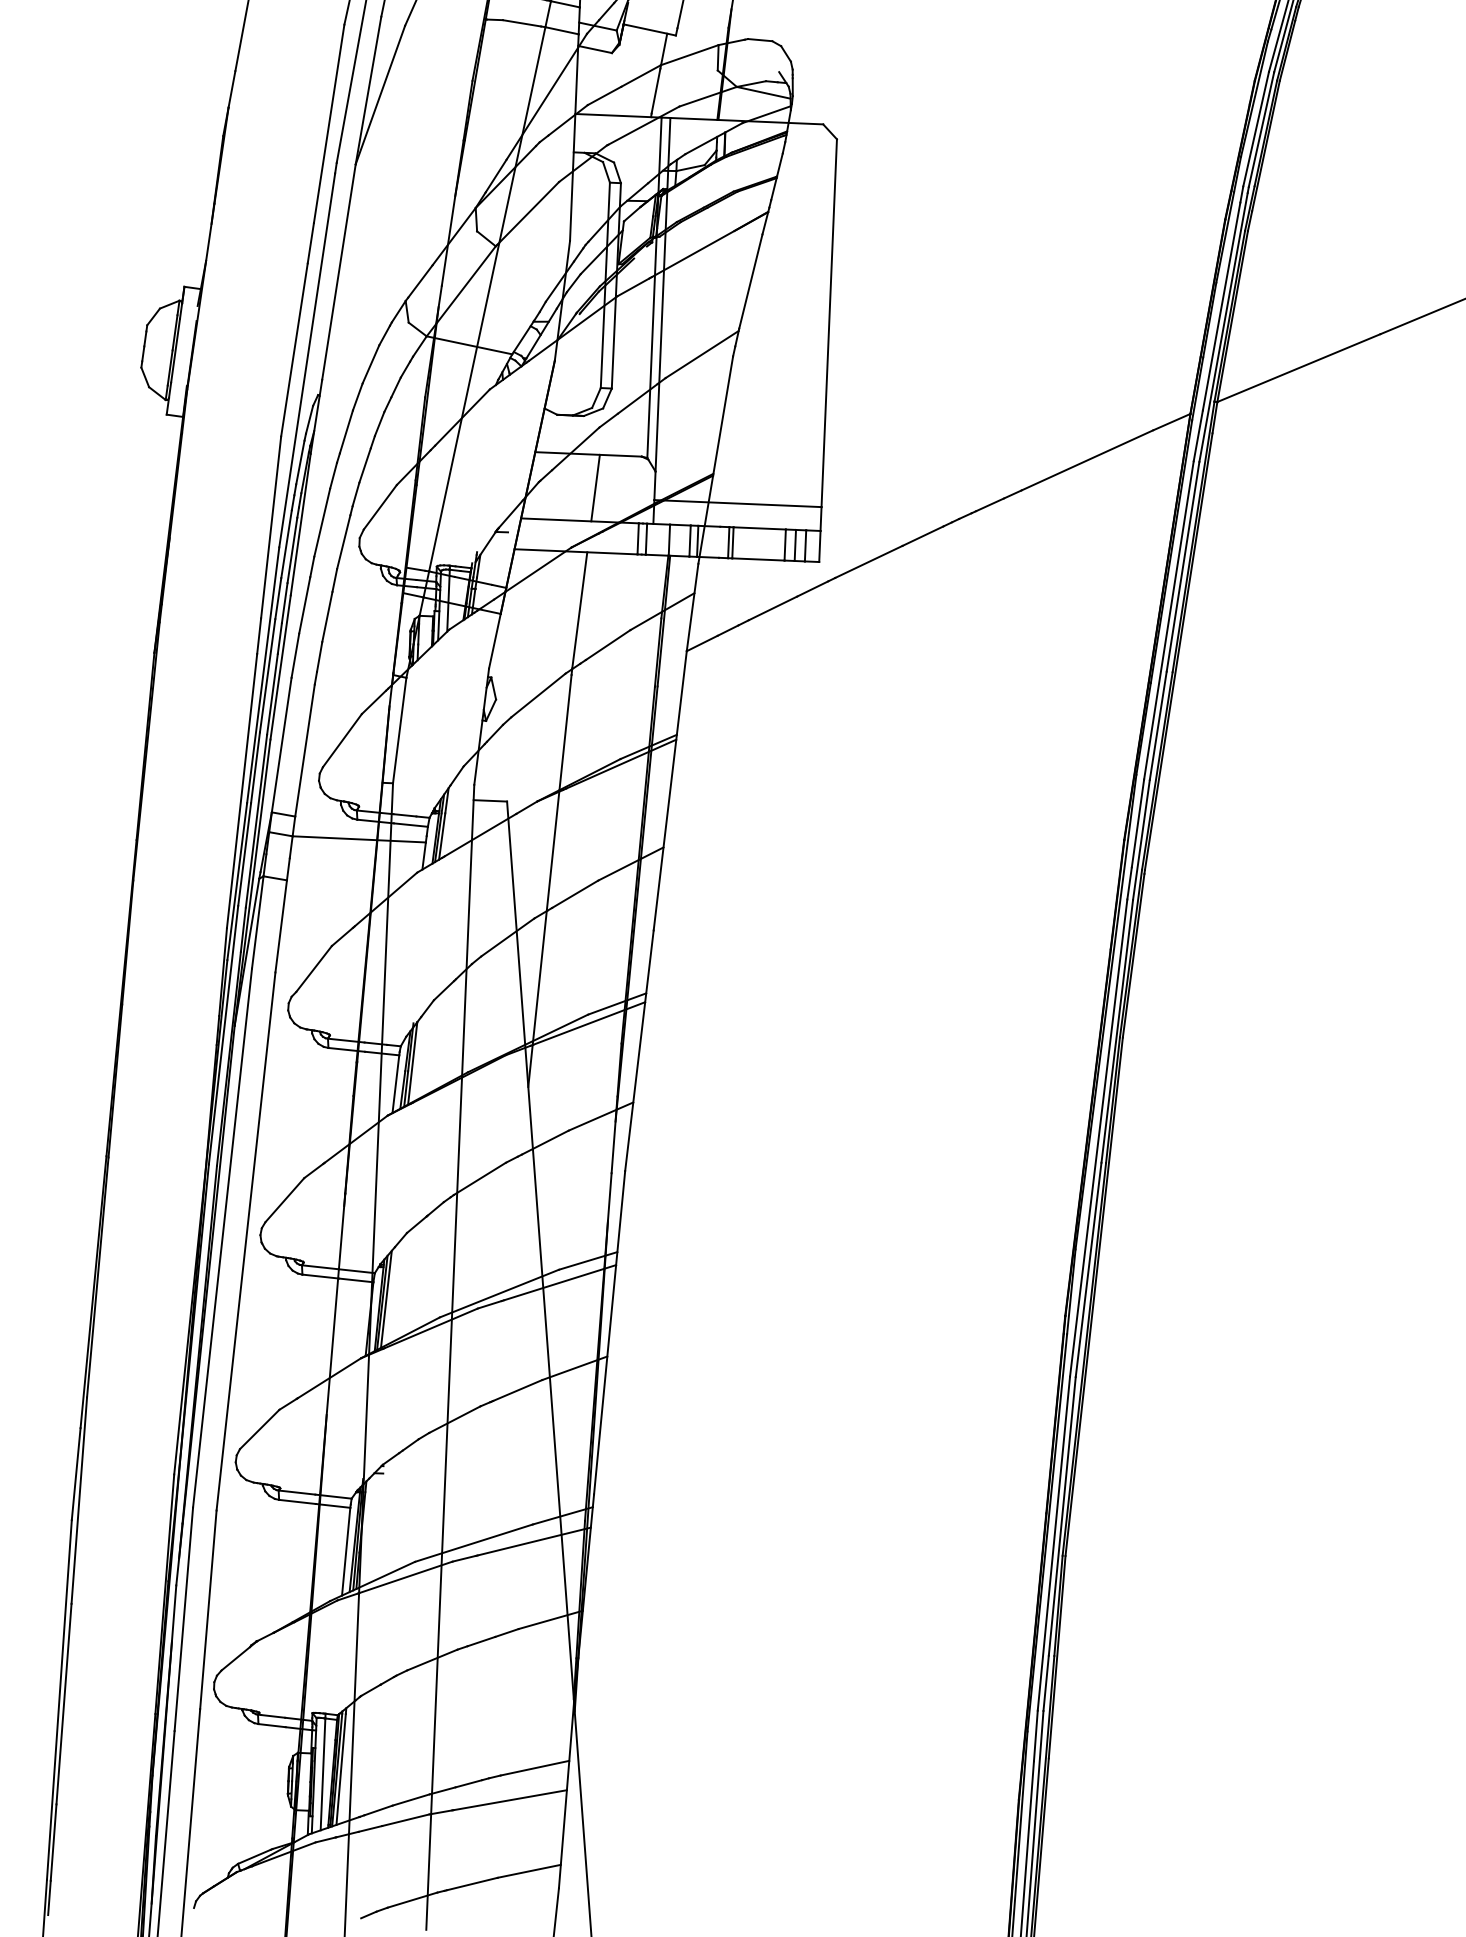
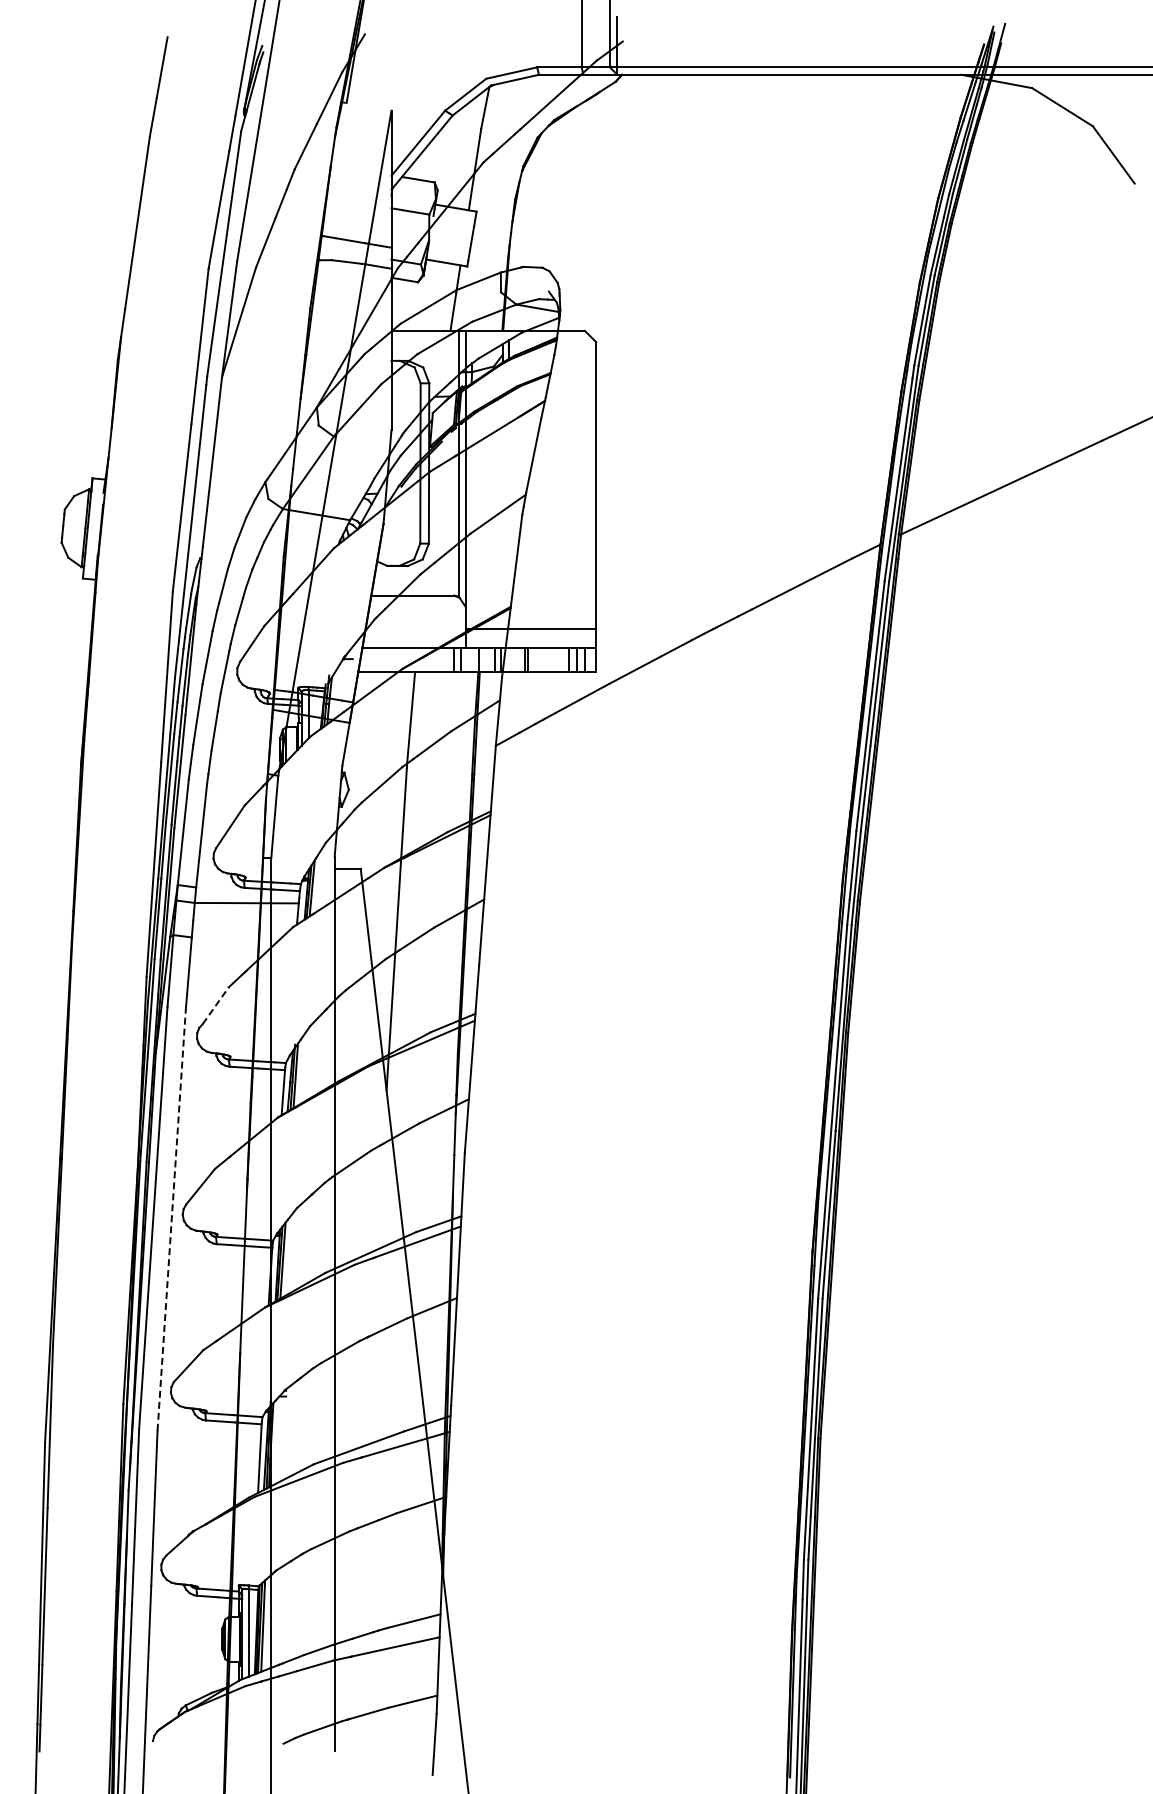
line: (595, 487) -> (419, 621), removed
line: (313, 968) -> (215, 1005), solid -> dashed
line: (245, 1240) -> (171, 1219), solid -> dashed

